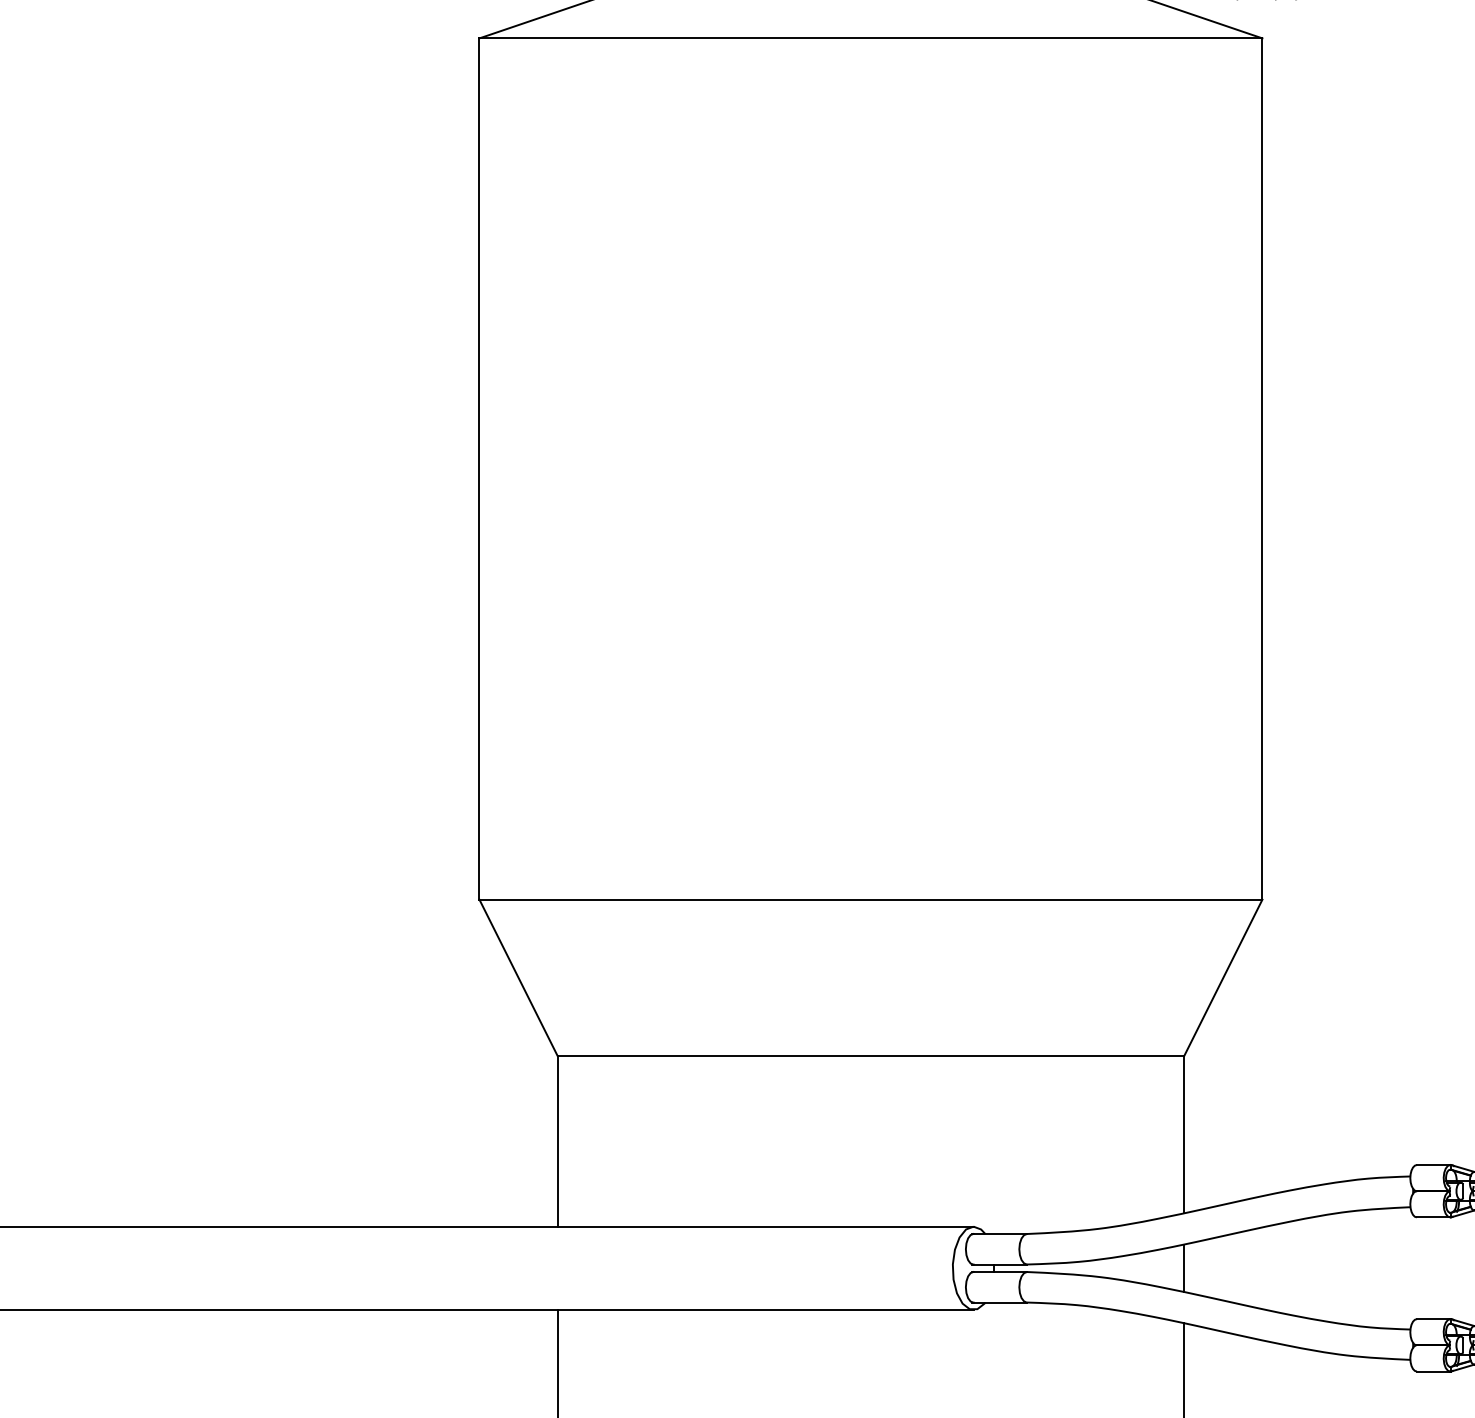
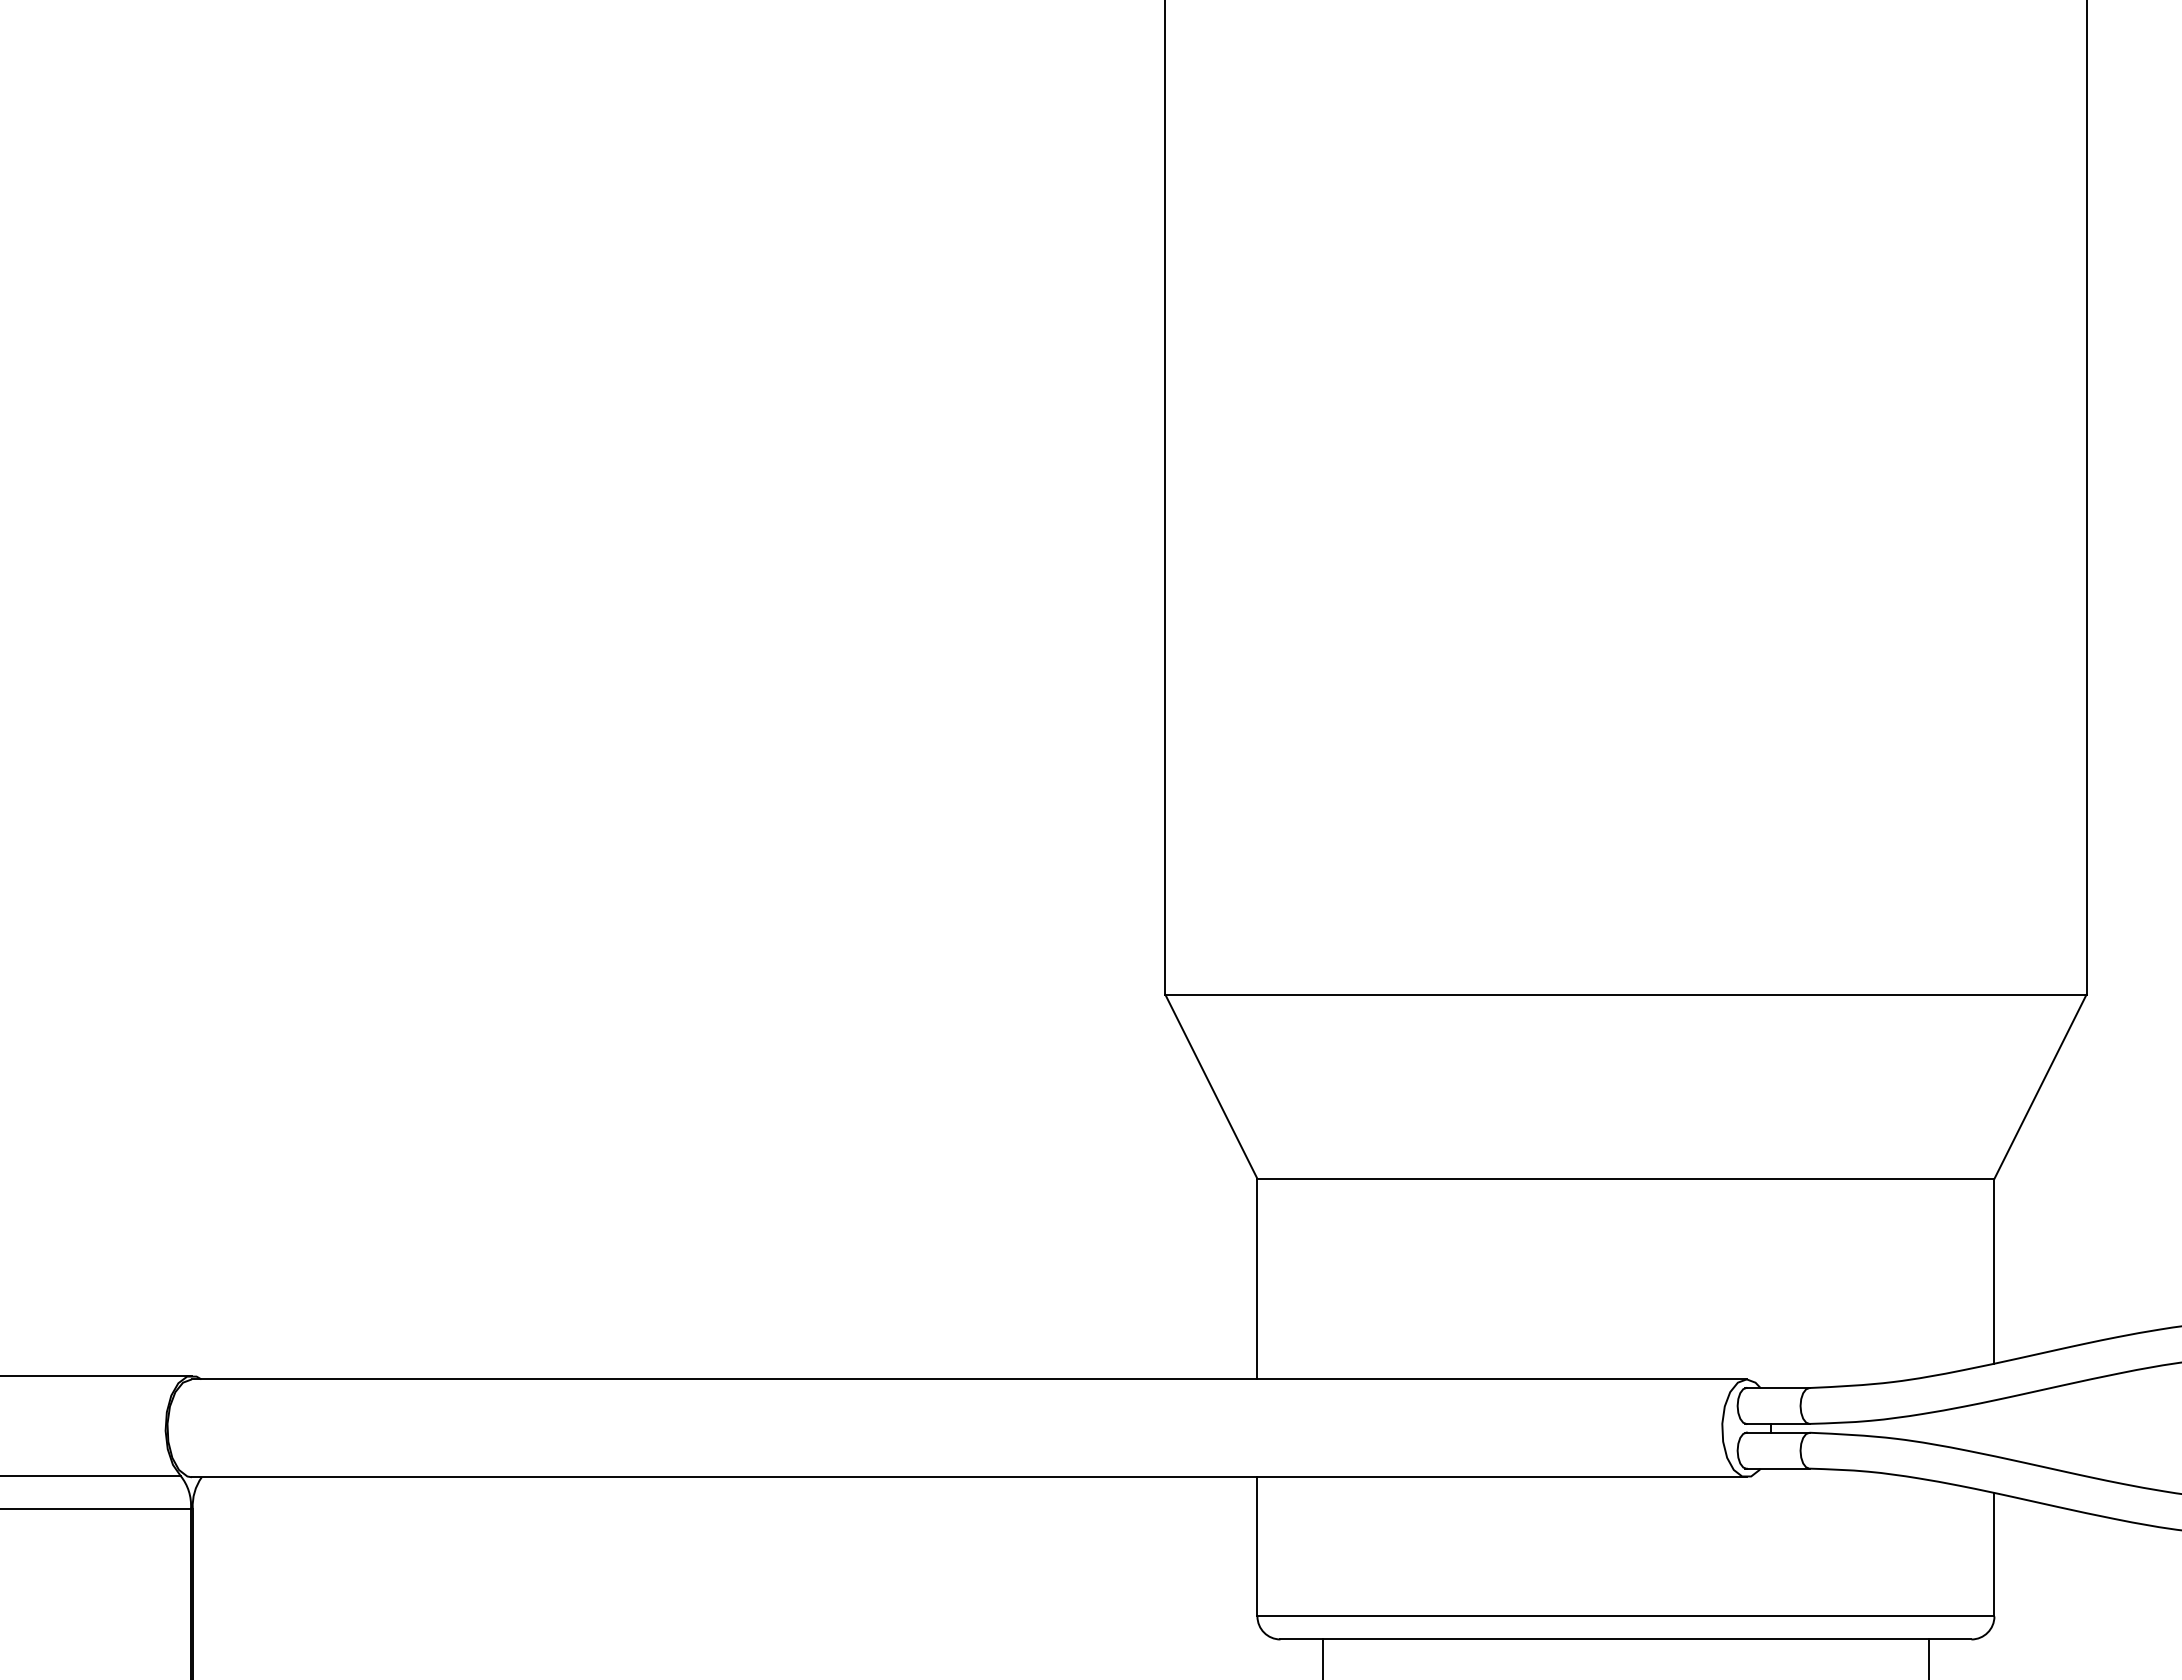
line: (1184, 1268) -> (1994, 1428), removed

